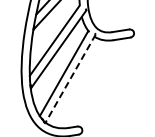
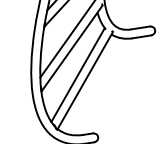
line: (70, 78) -> (85, 80), dashed -> solid

